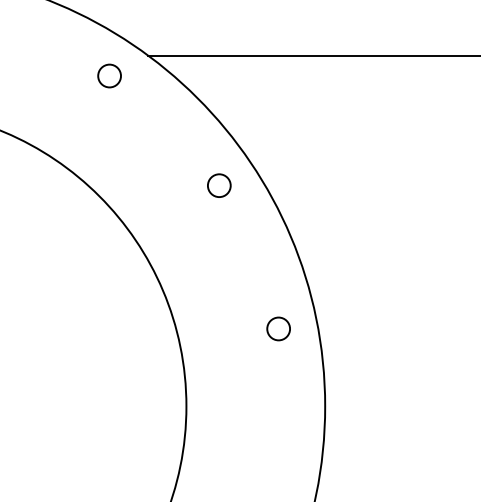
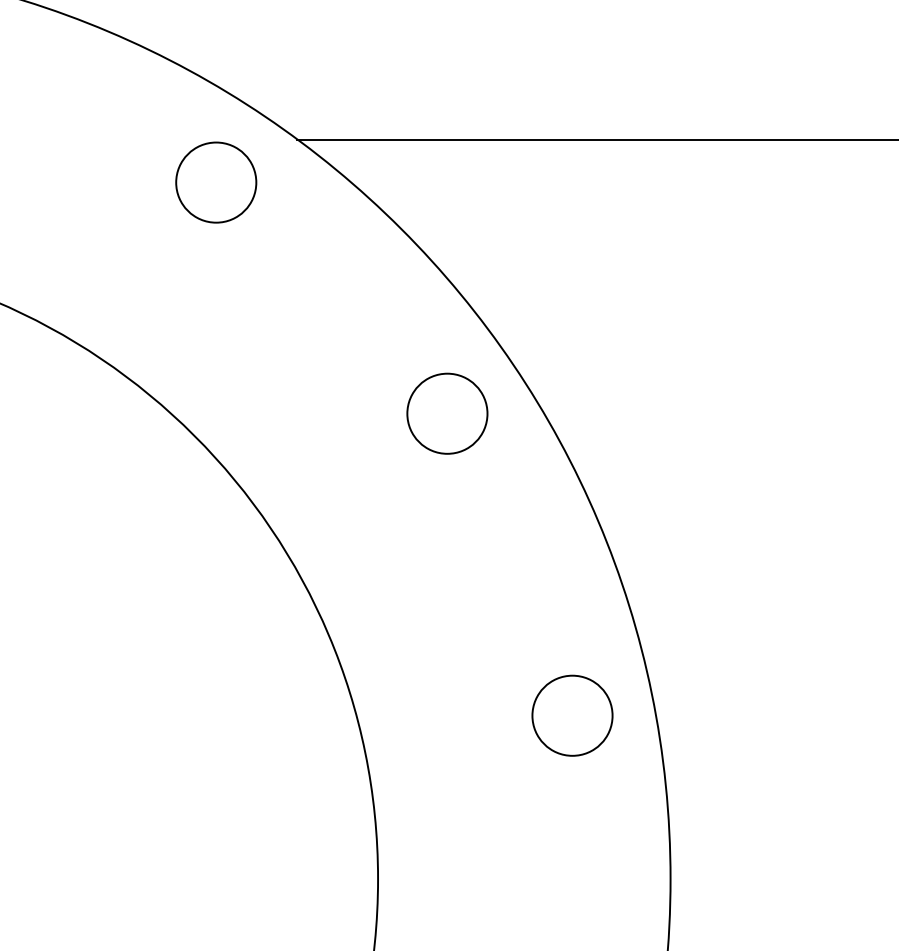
circle: (109, 75) -> (215, 181), size x1.67
circle: (219, 185) -> (447, 413), size x1.67
circle: (278, 328) -> (572, 714), size x1.67

